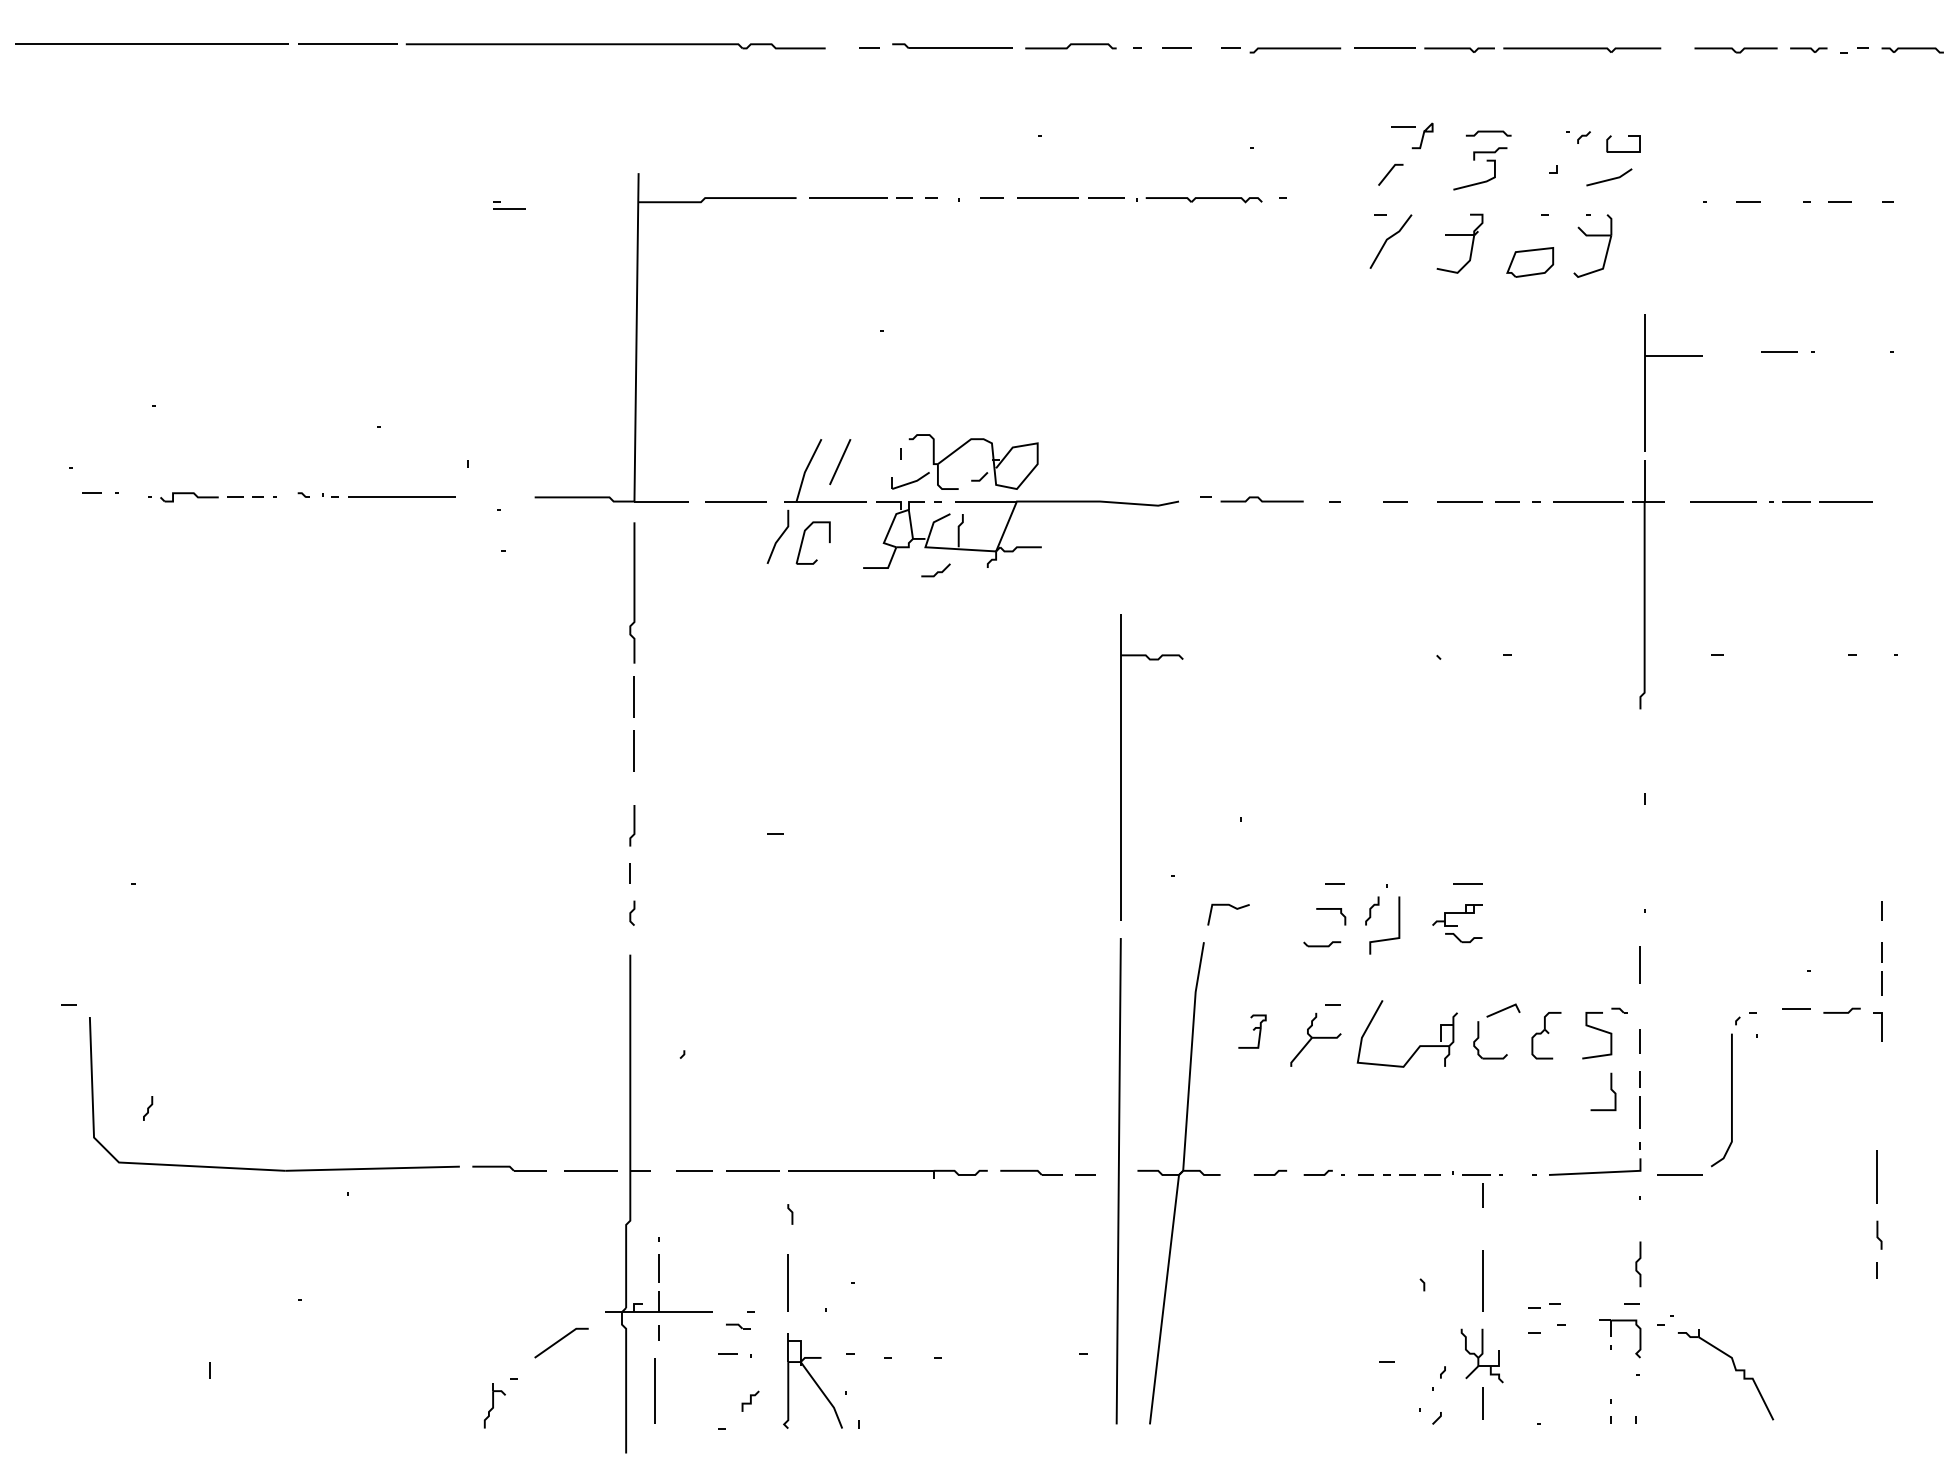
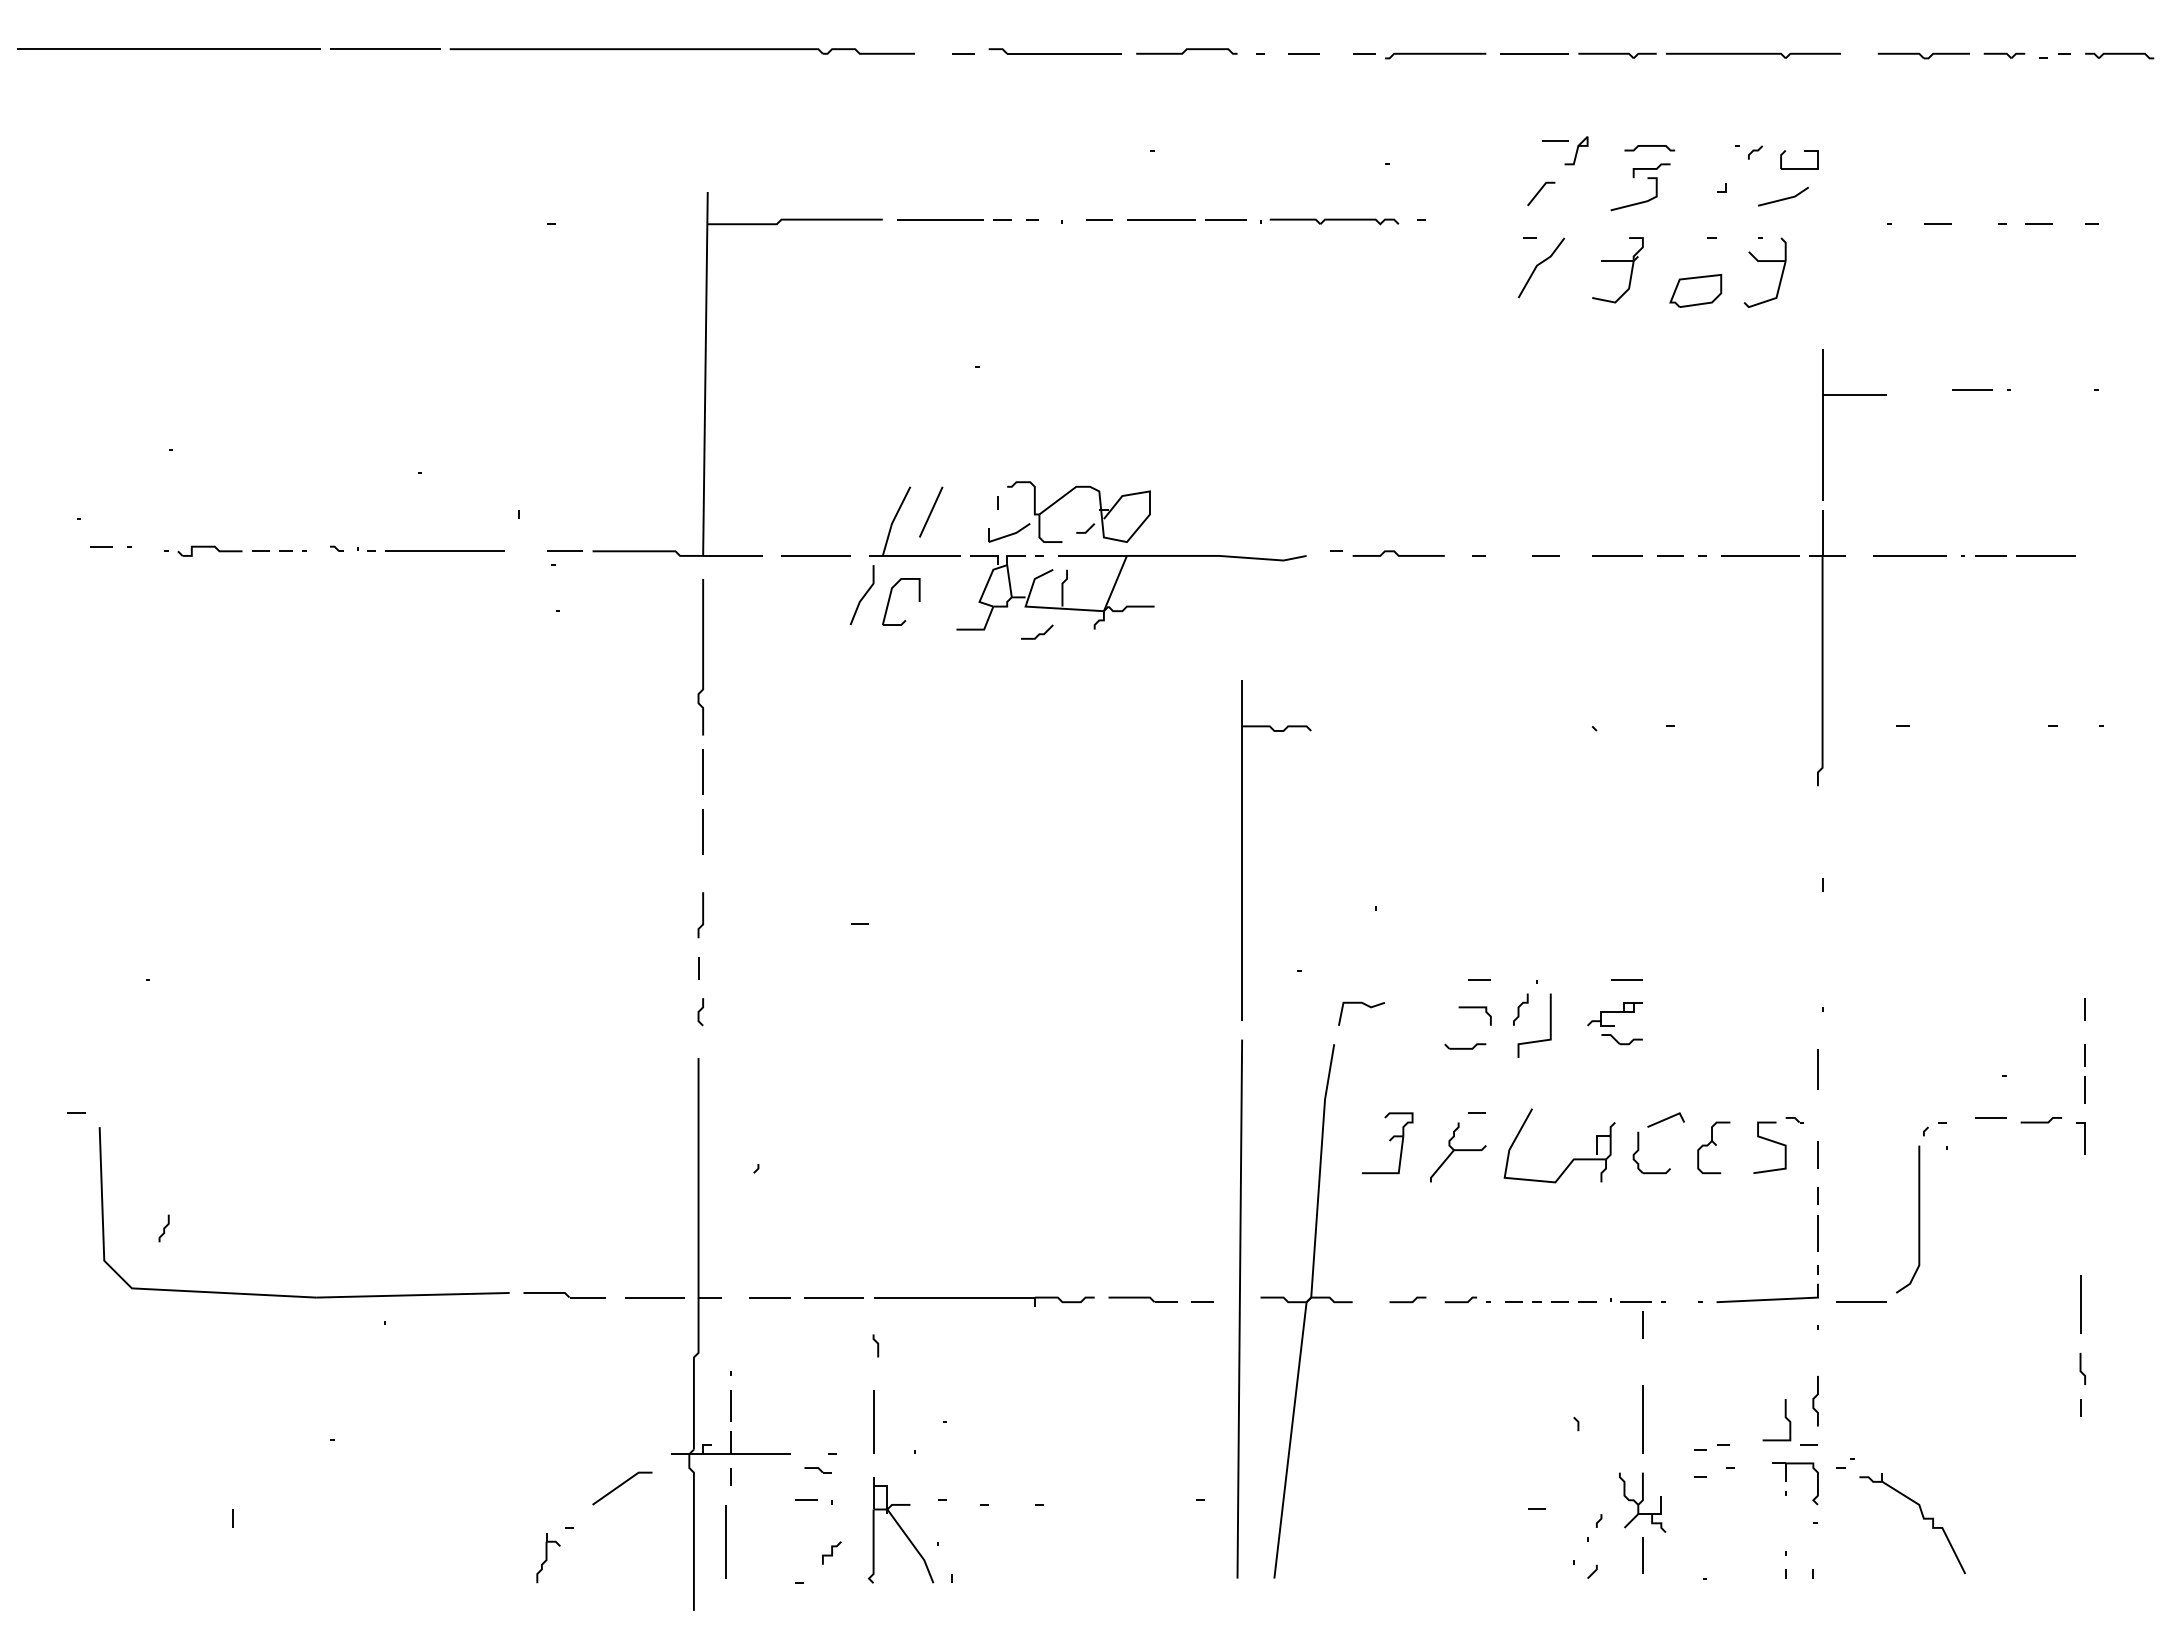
line: (509, 207) -> (564, 550), moved
part: (1252, 1031) -> (1387, 1143), size x1.67
line: (1610, 1089) -> (1784, 1417), moved

